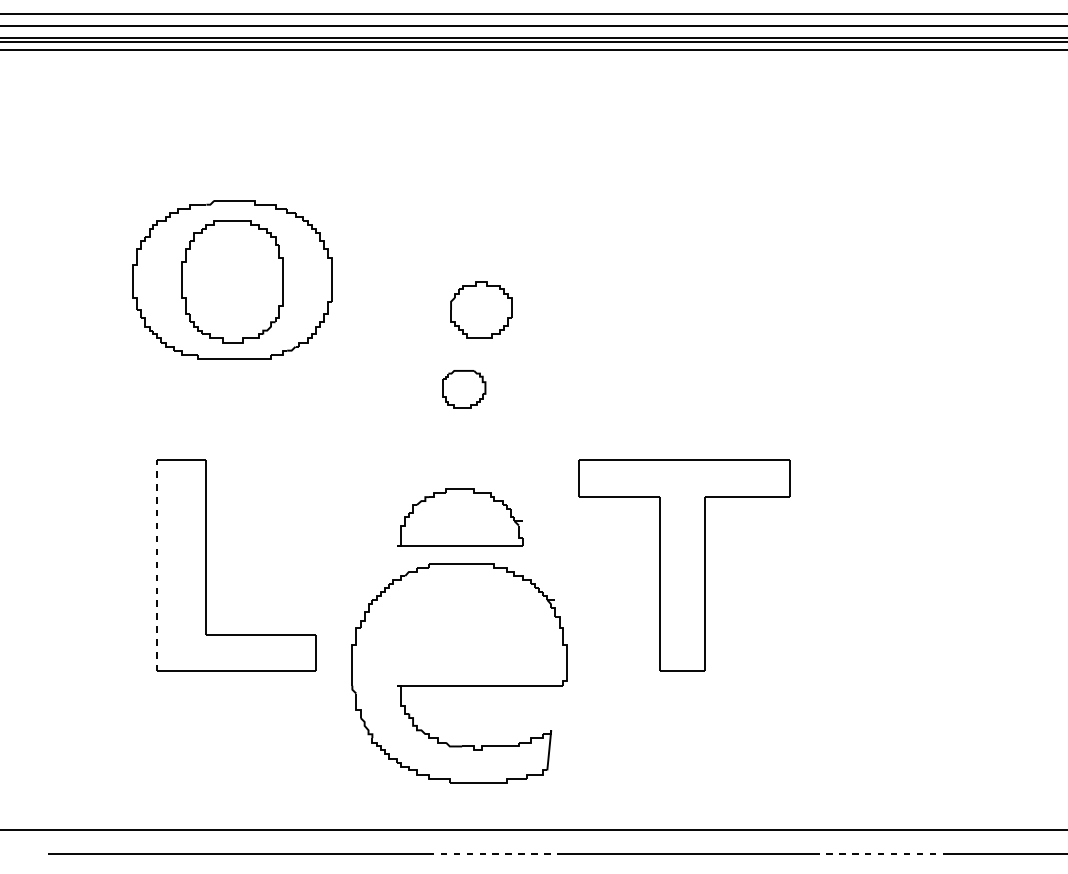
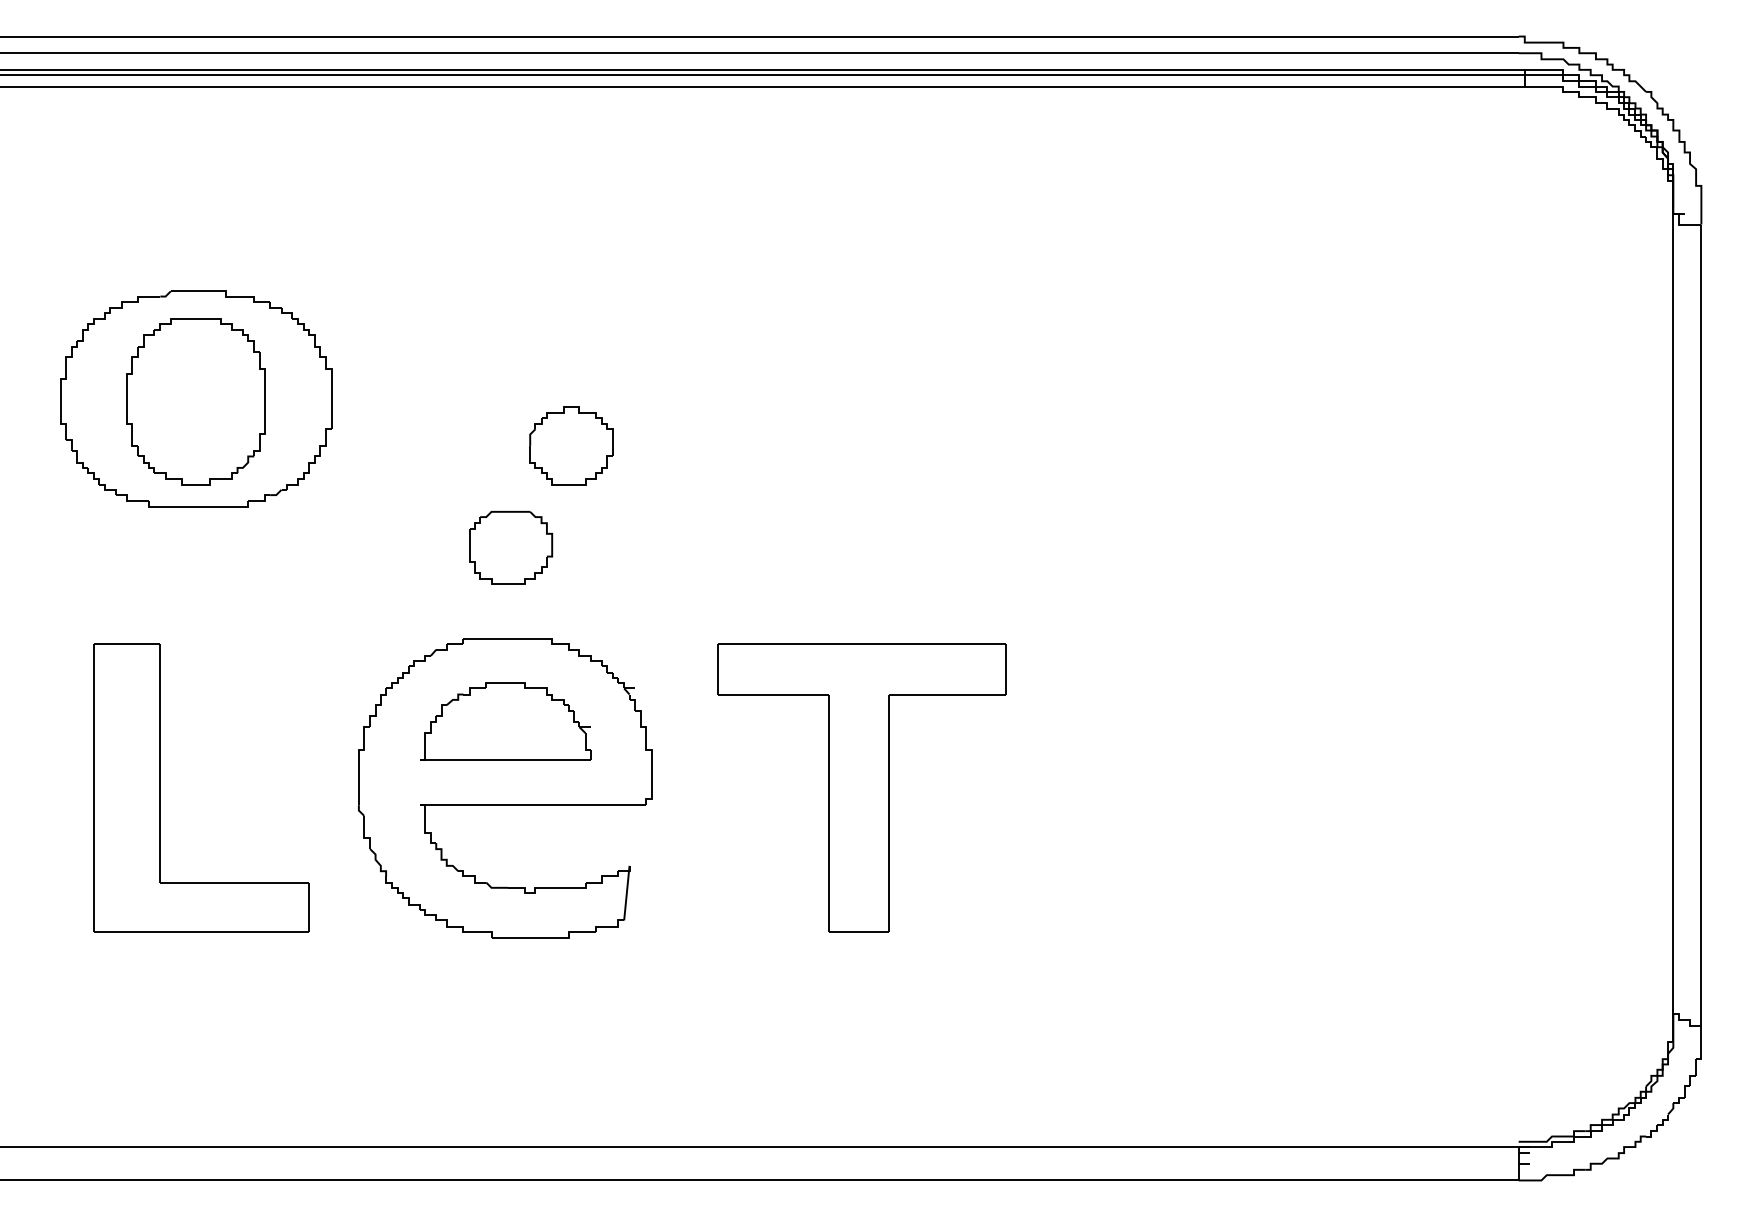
part: (481, 309) -> (571, 445), moved
part: (464, 389) -> (511, 547), size x1.43
part: (684, 565) -> (861, 787), moved
line: (157, 566) -> (93, 788), dashed -> solid
part: (460, 673) -> (505, 788), moved
line: (498, 854) -> (557, 1180), dashed -> solid
line: (883, 854) -> (1081, 1180), dashed -> solid

